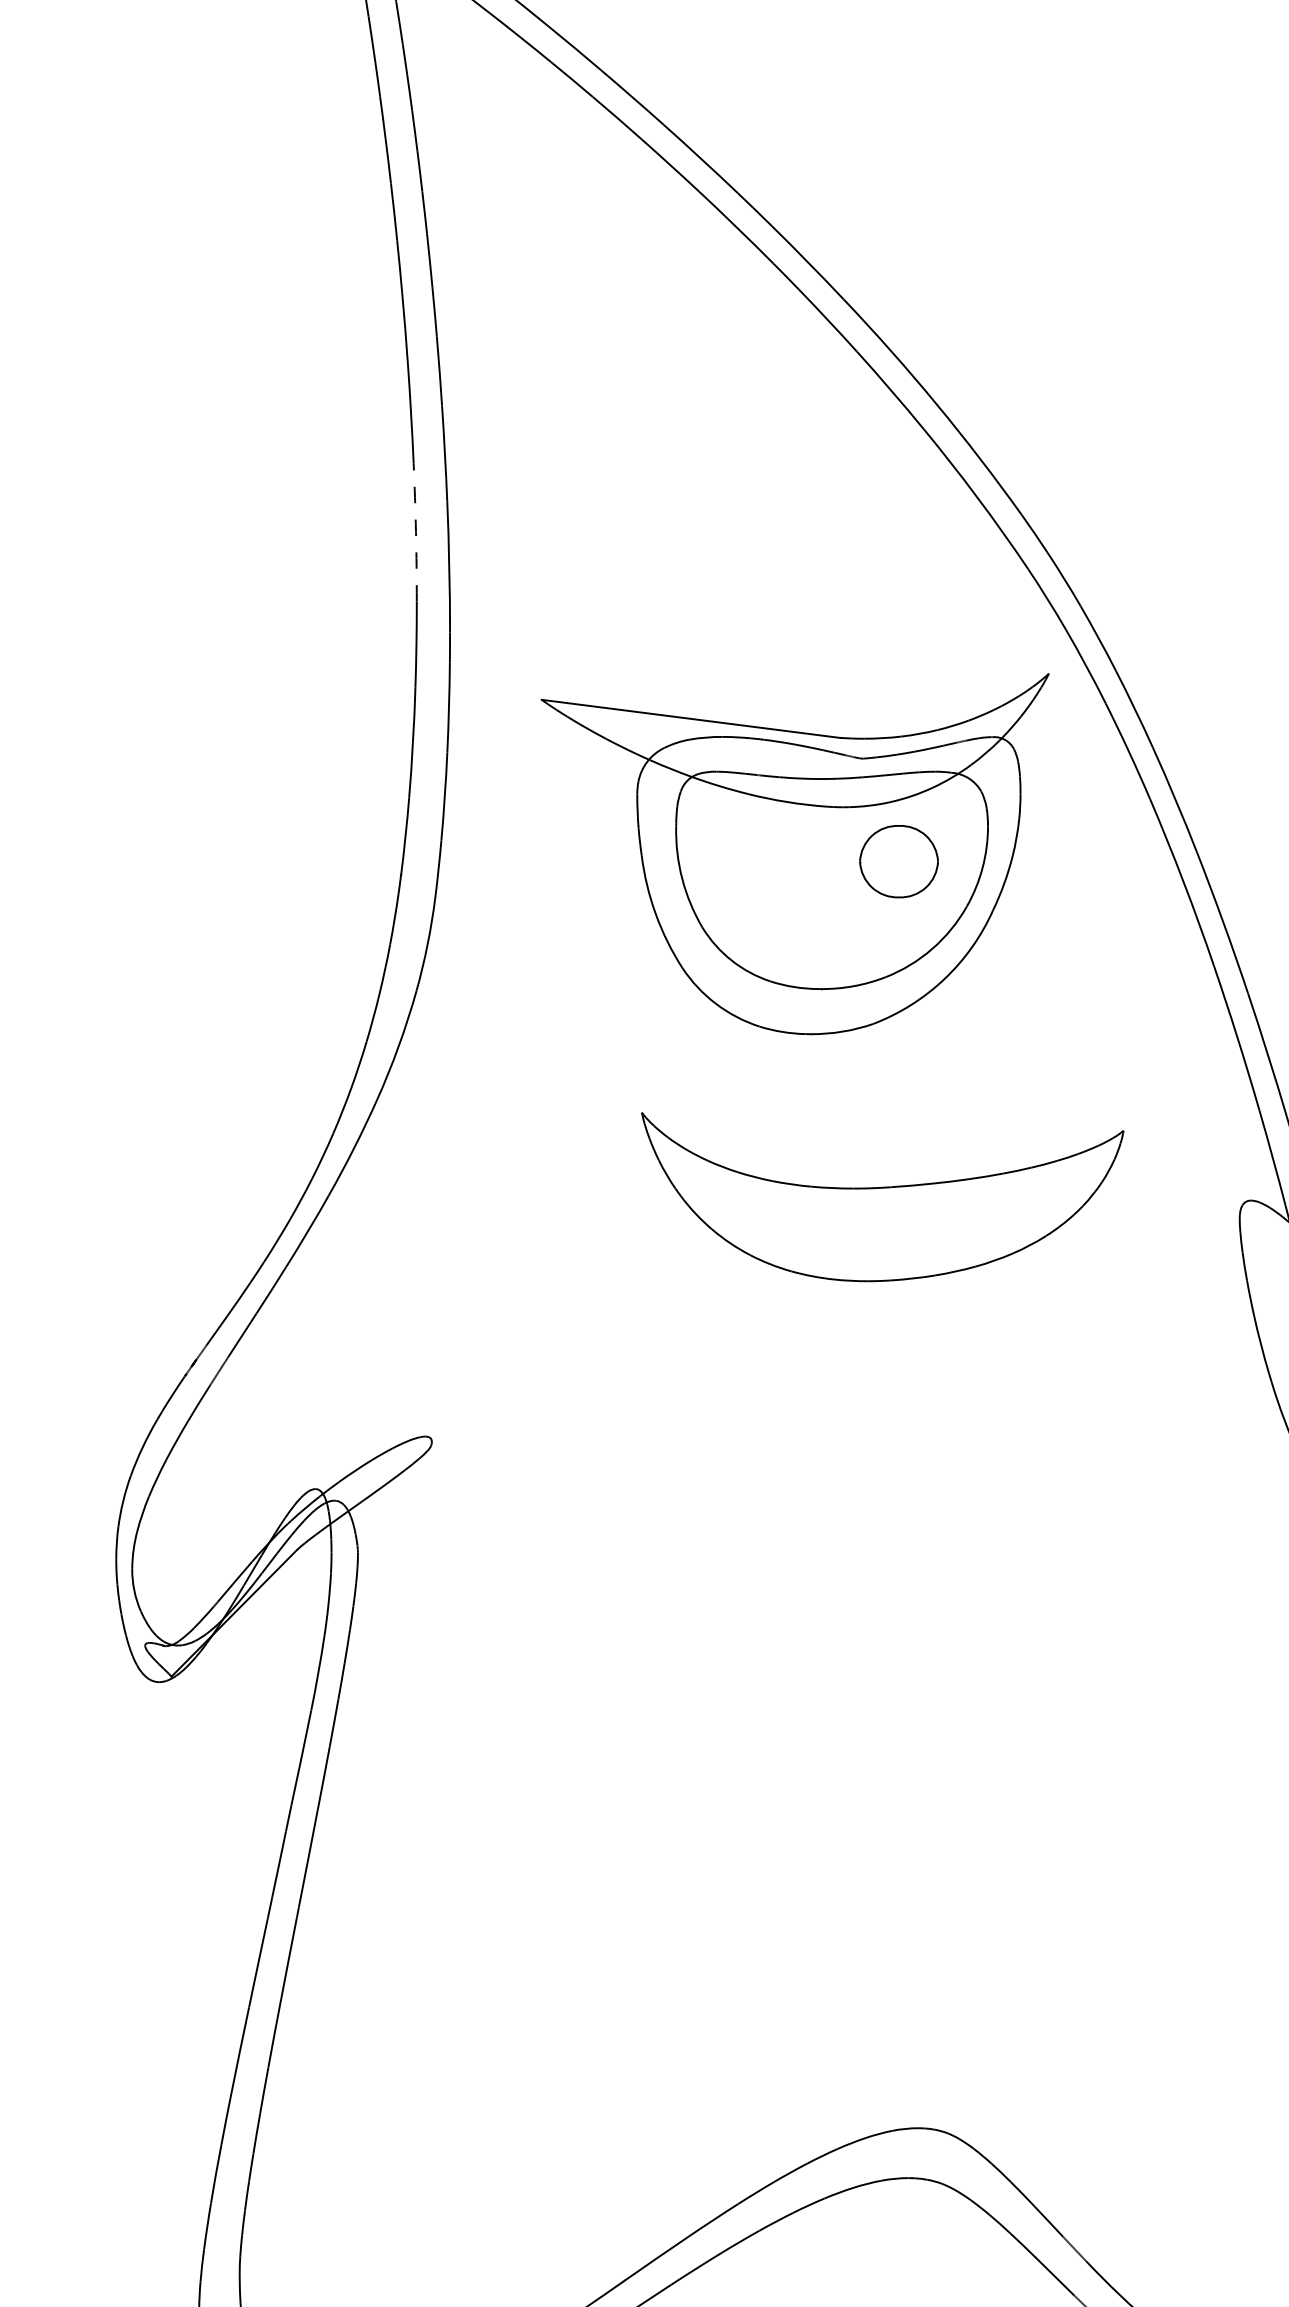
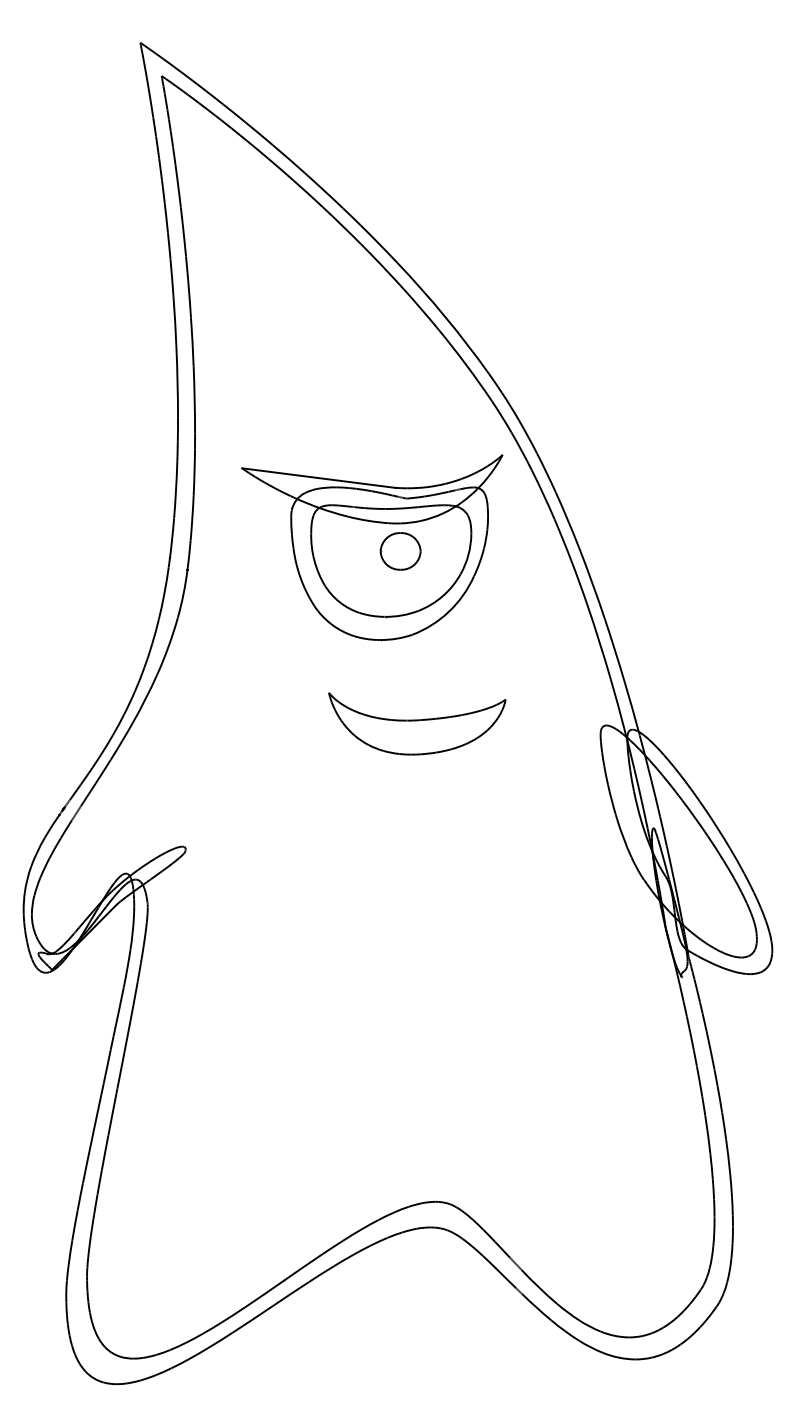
arc: (415, 532) -> (177, 382), dashed -> solid
part: (898, 861) -> (400, 551), moved
part: (883, 1196) -> (417, 723), size x0.71

